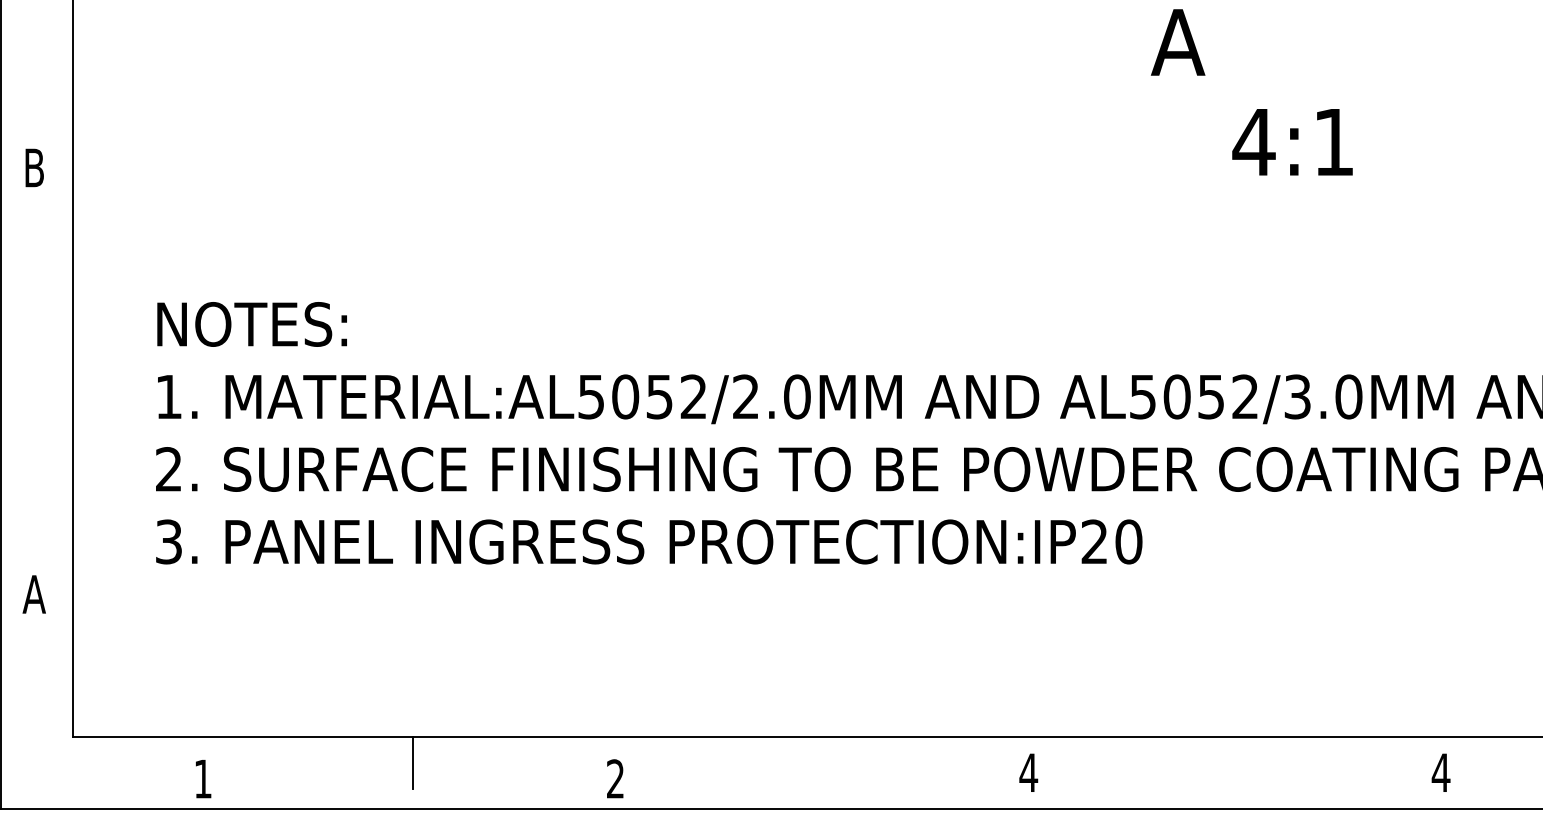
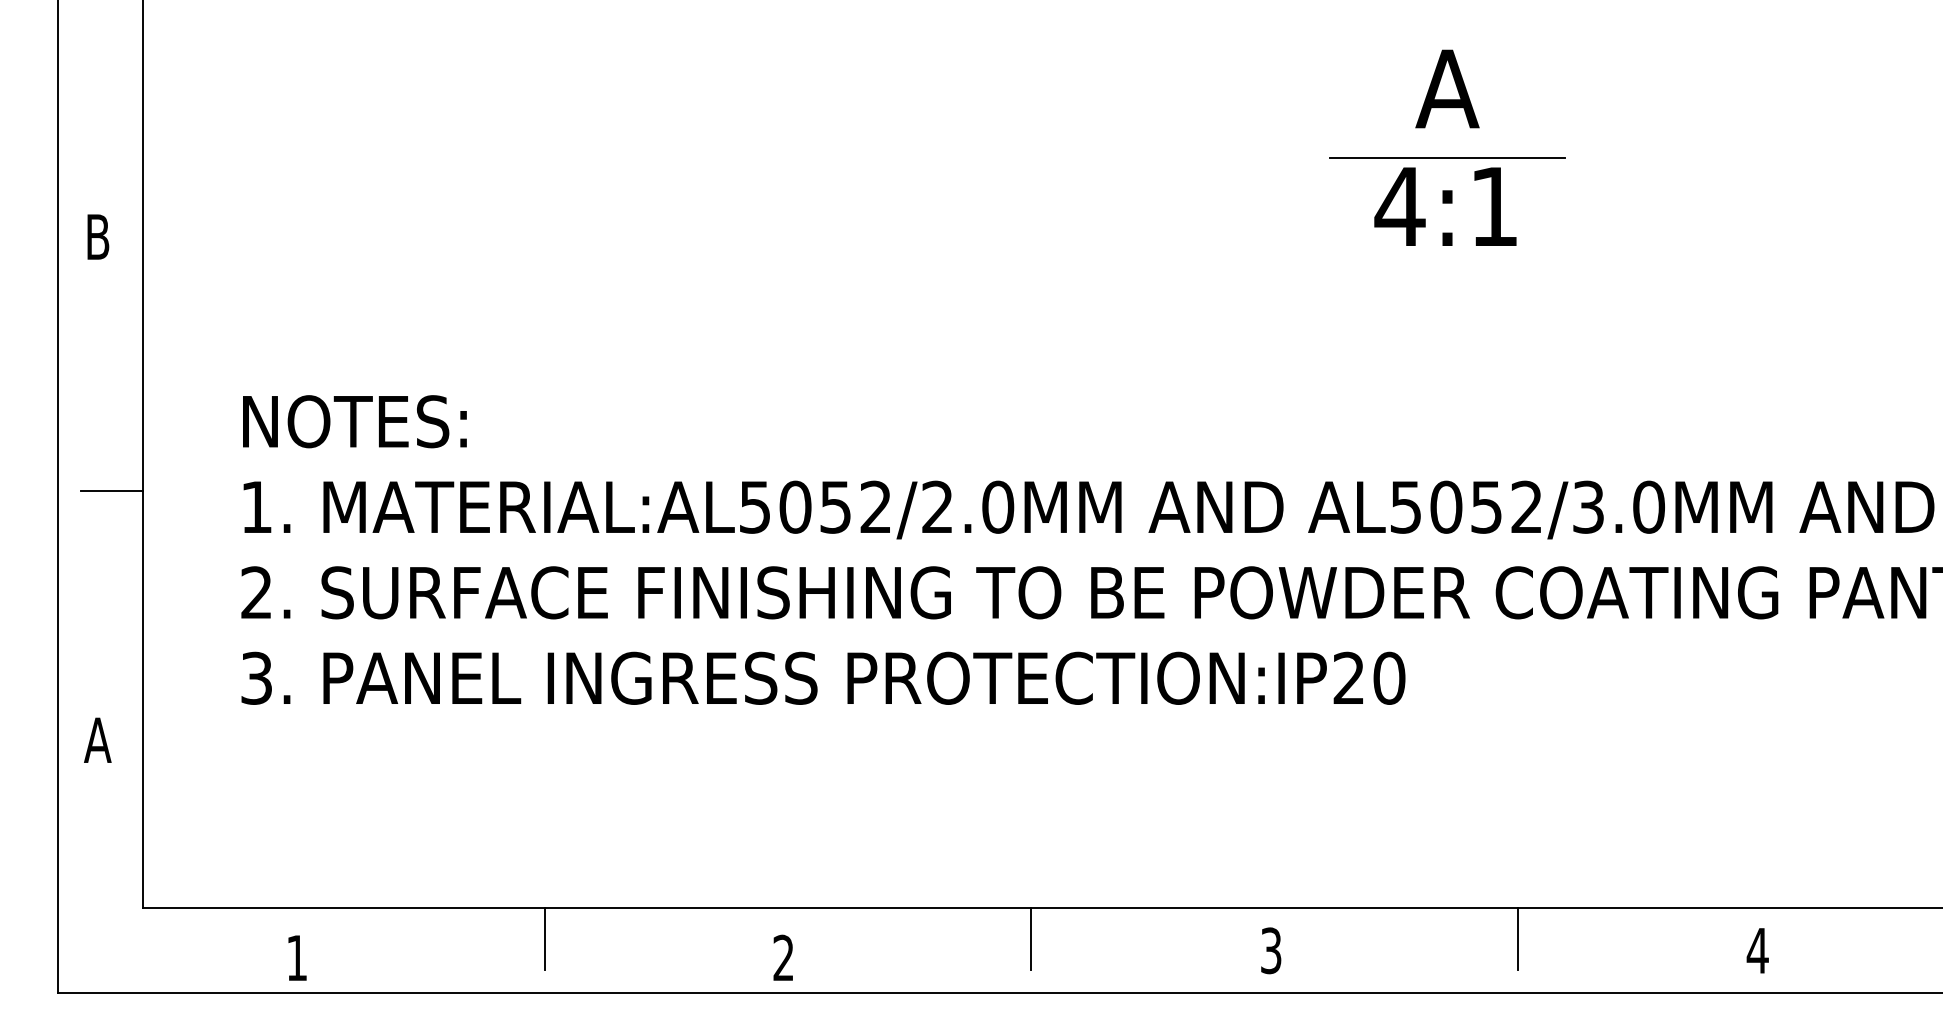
line: (1178, 100) -> (1447, 157), added
text: (1292, 142) -> (1445, 206), moved
line: (46, 383) -> (112, 491), added
line: (825, 763) -> (1031, 939), added
line: (1238, 763) -> (1518, 939), added
text: (1028, 772) -> (1271, 950), 4 -> 3

